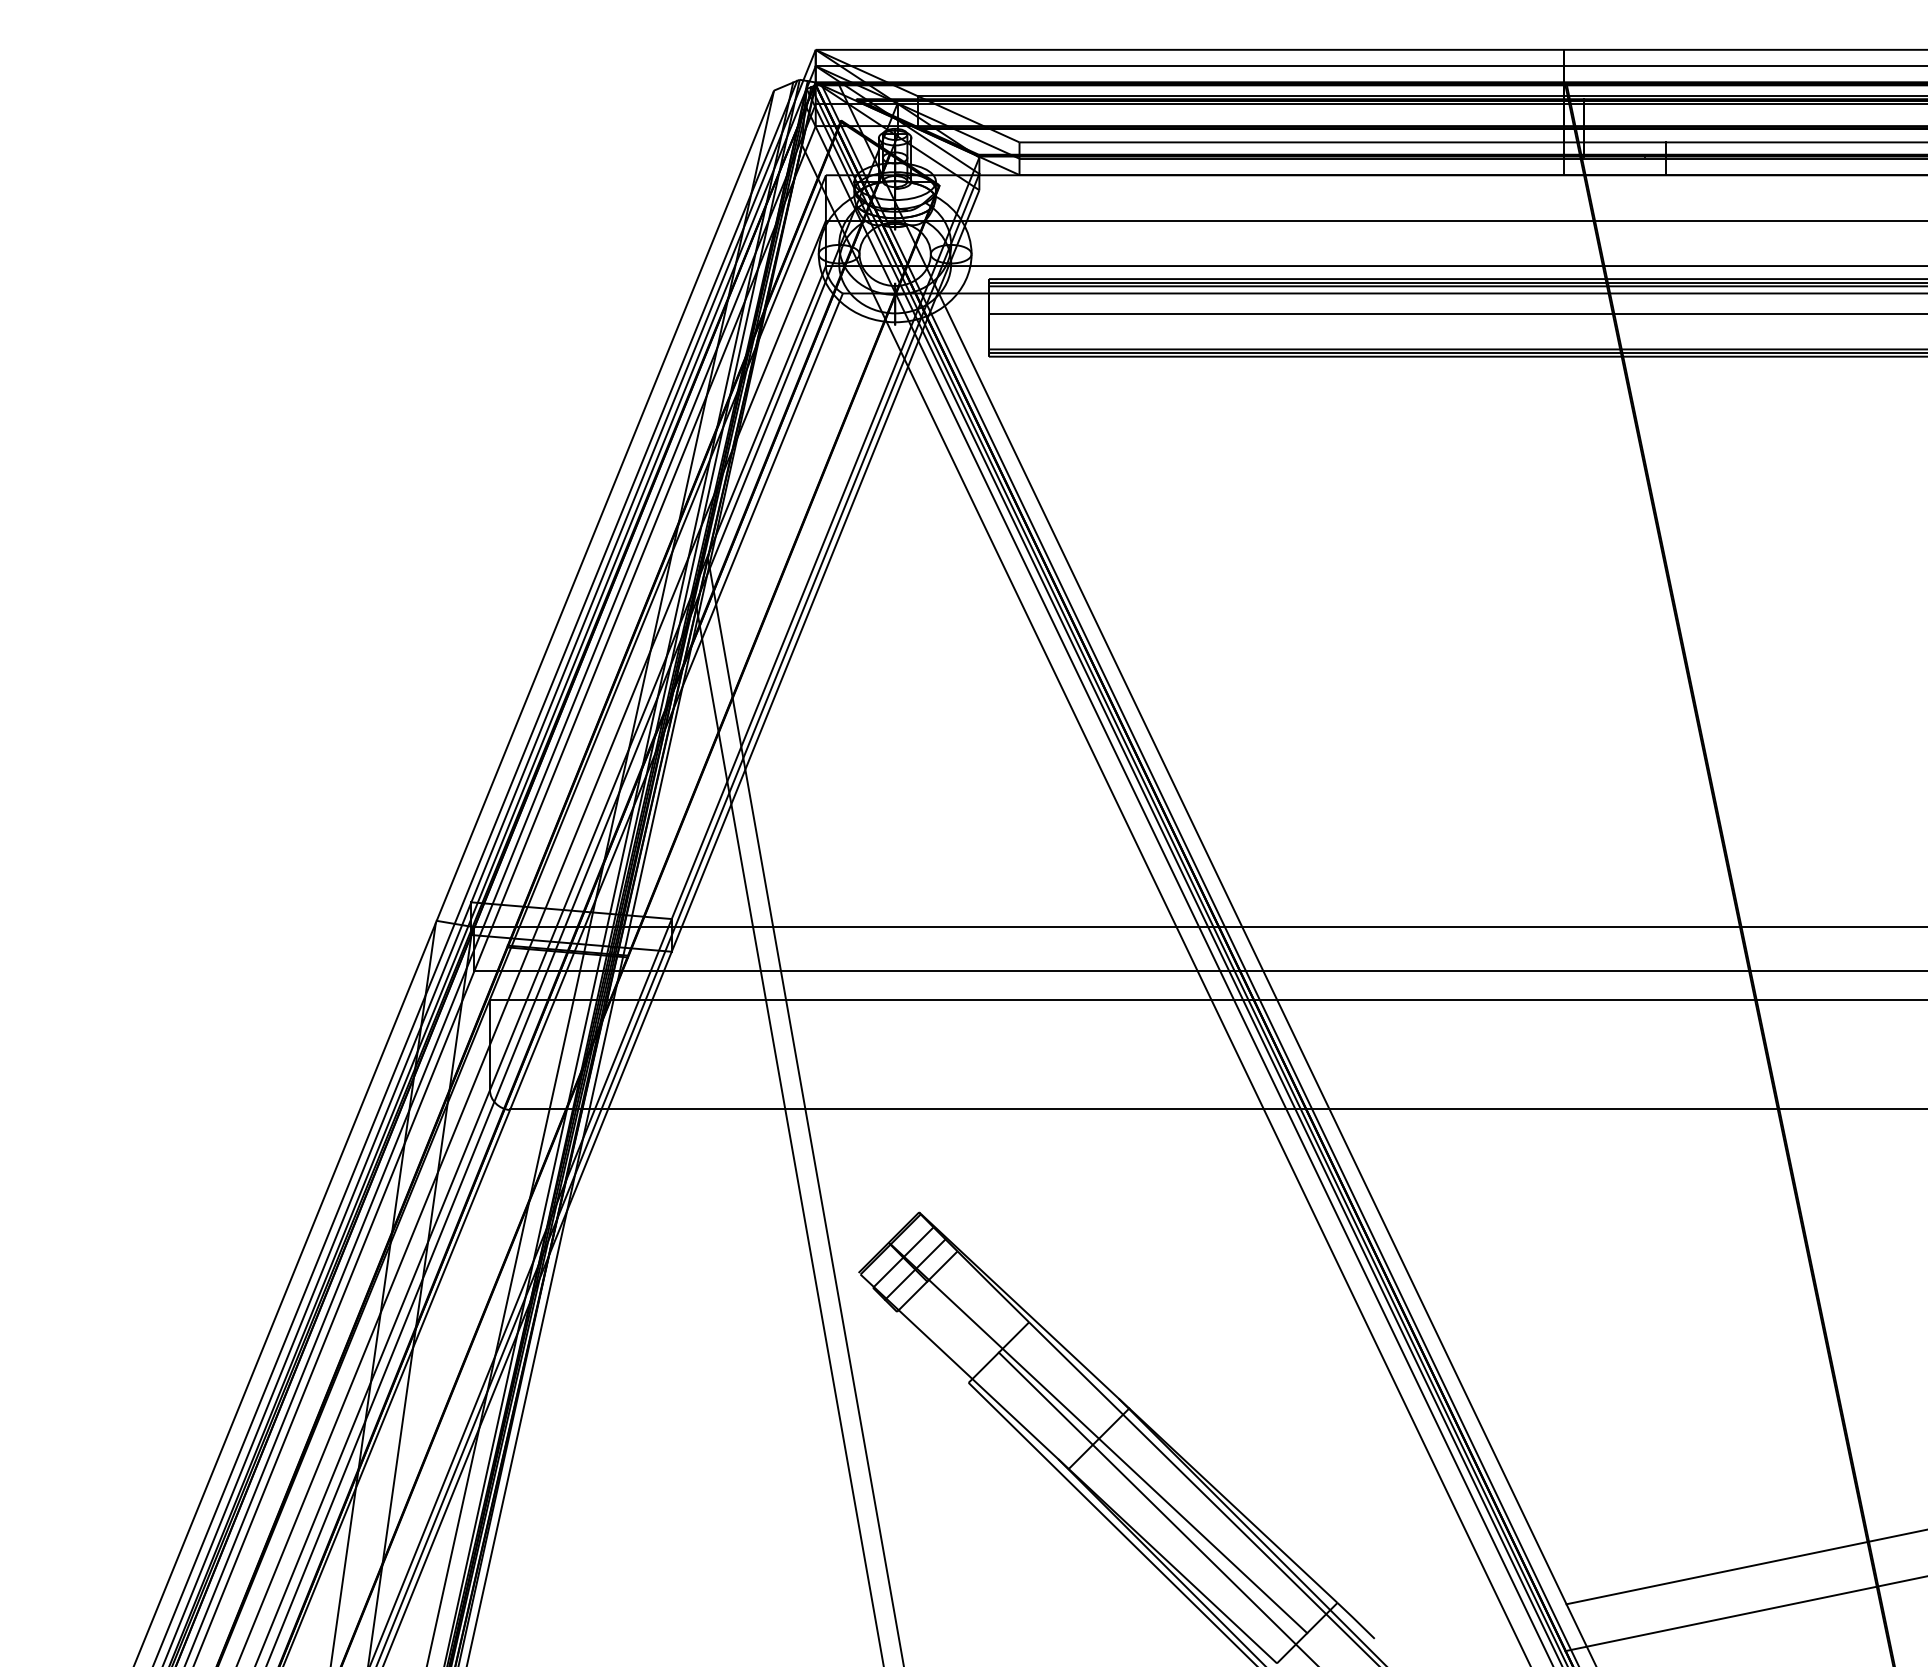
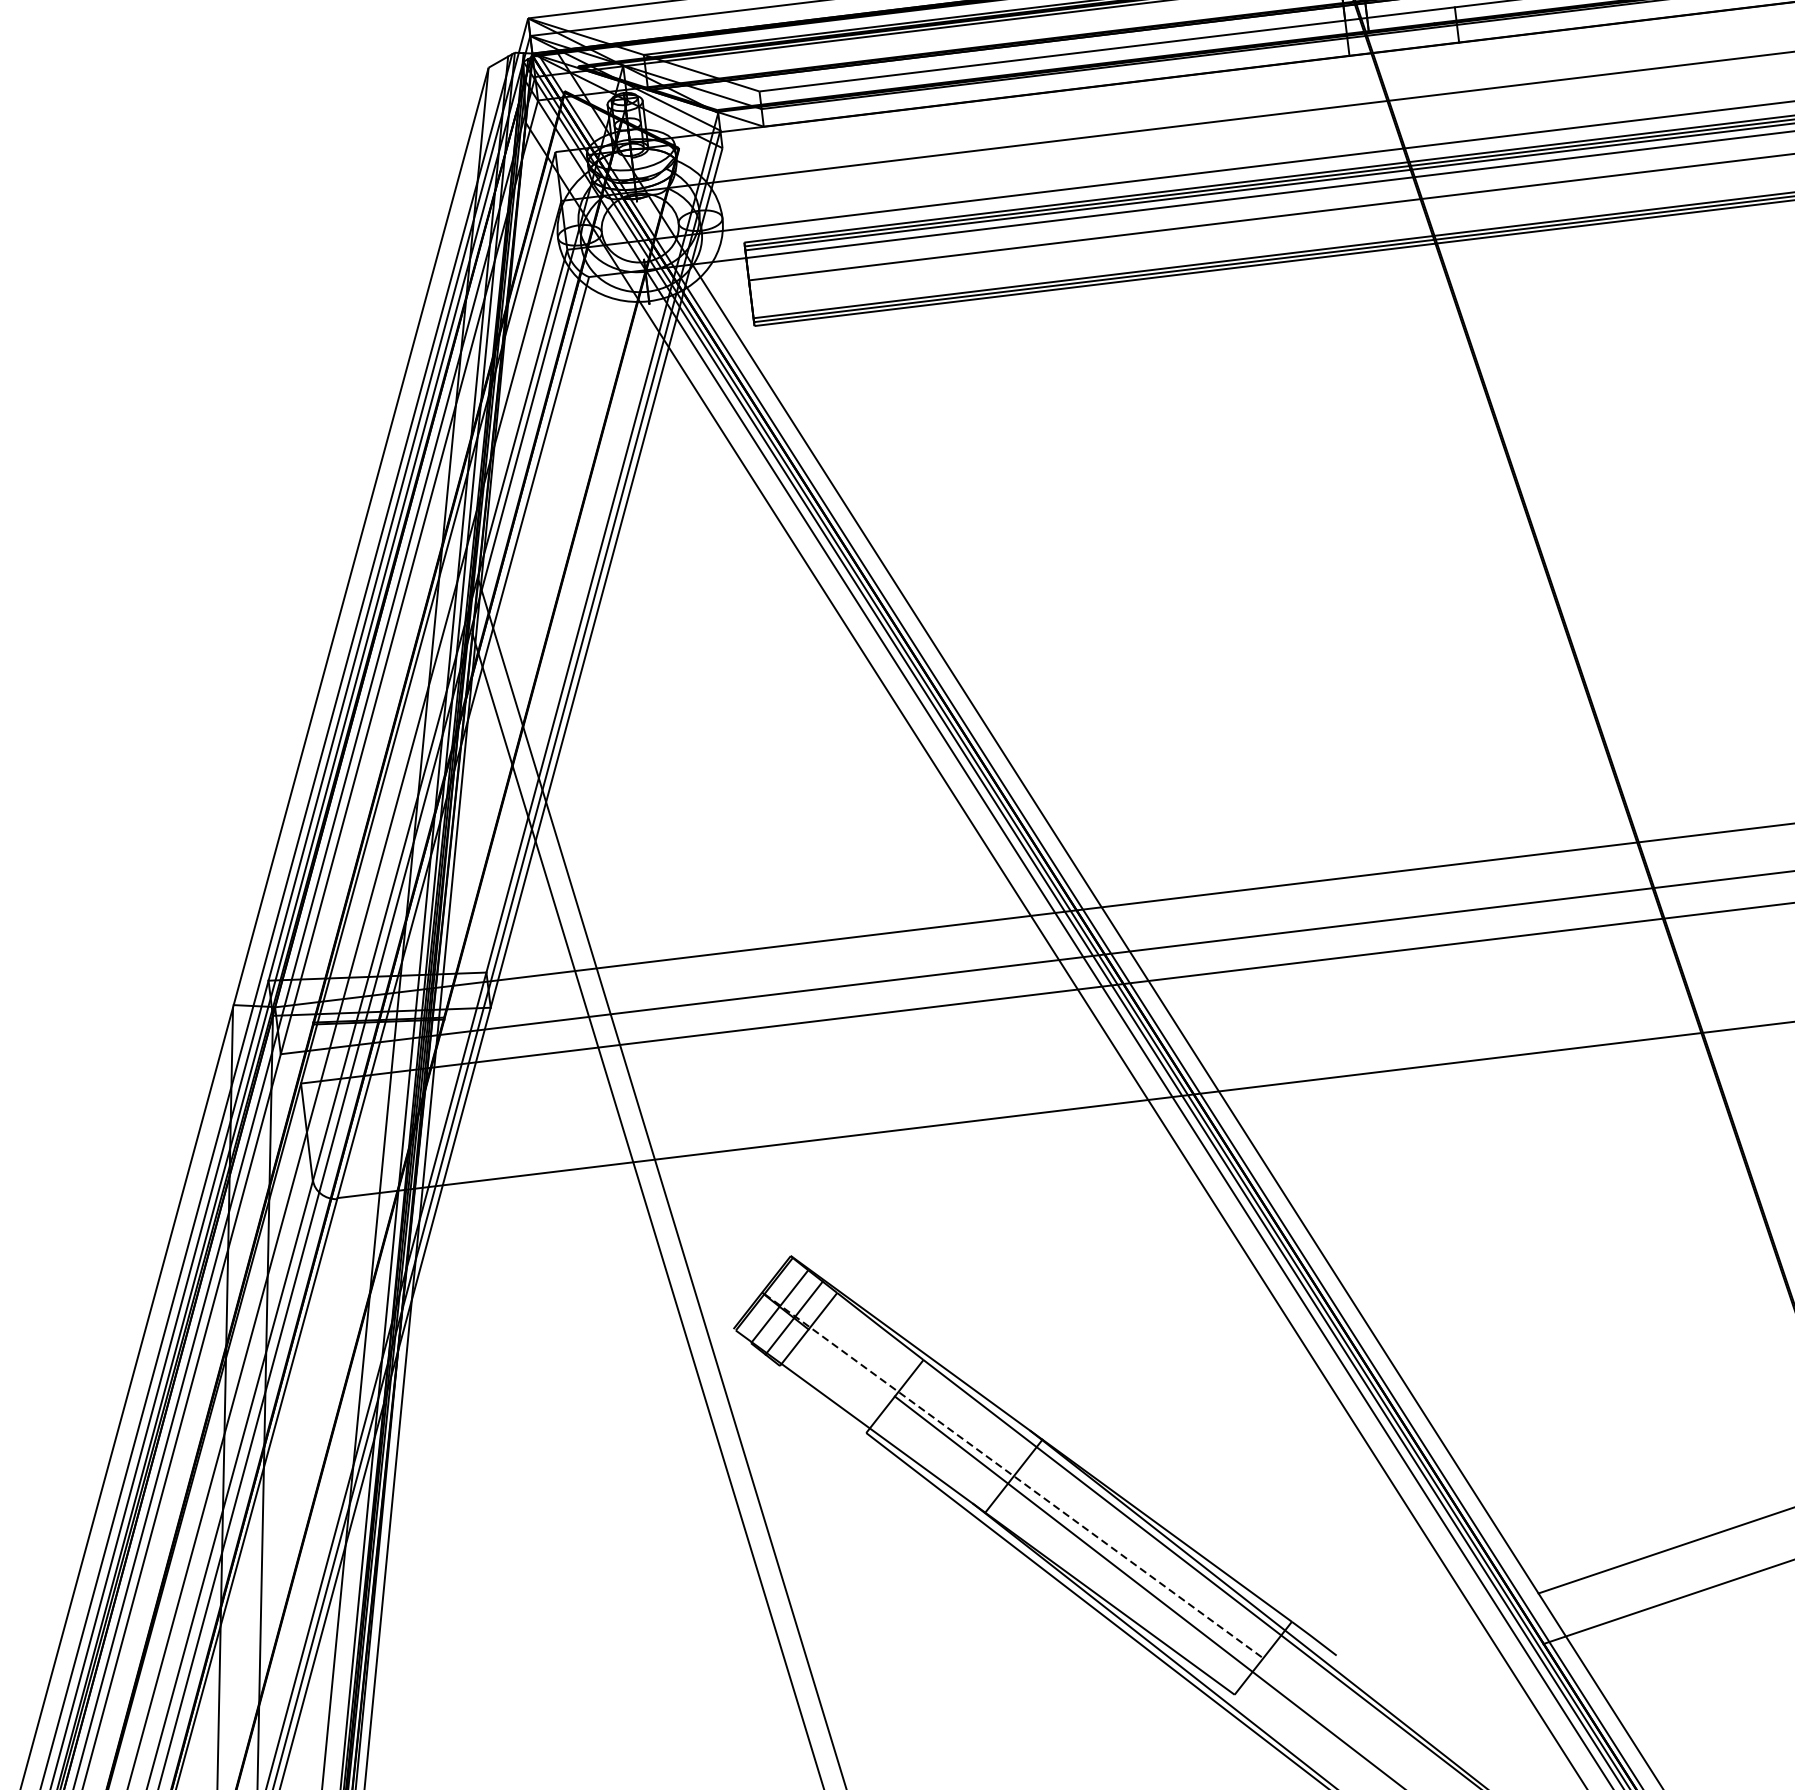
line: (1099, 1438) -> (1014, 1475), solid -> dashed

